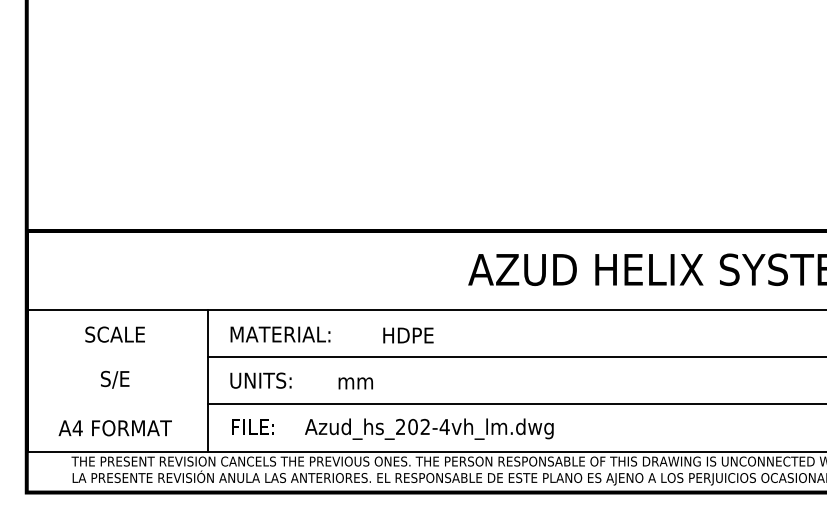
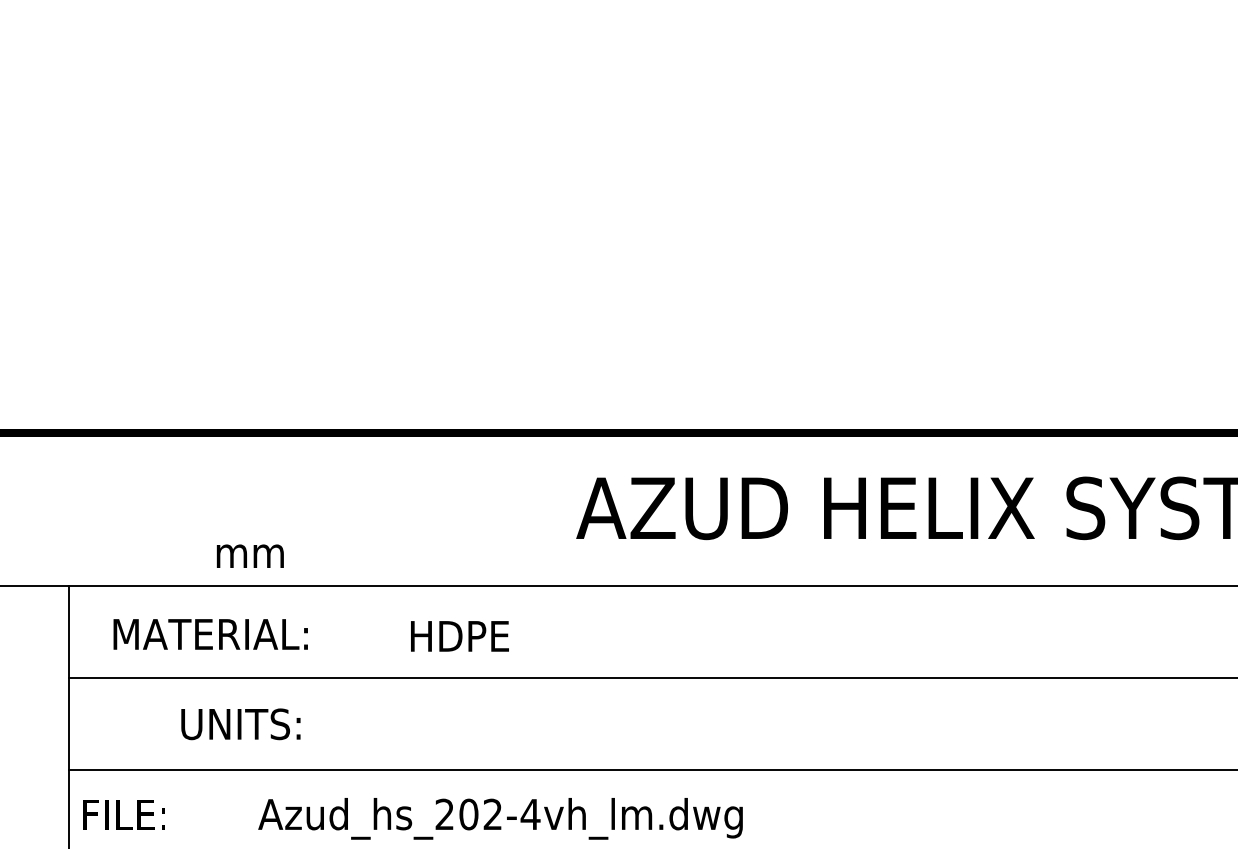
text: (260, 380) -> (239, 723), moved
text: (355, 383) -> (249, 556), moved
text: (252, 426) -> (123, 813), moved

